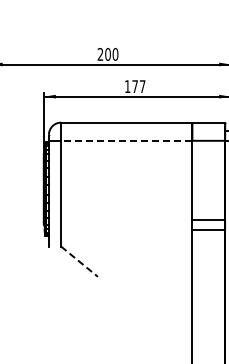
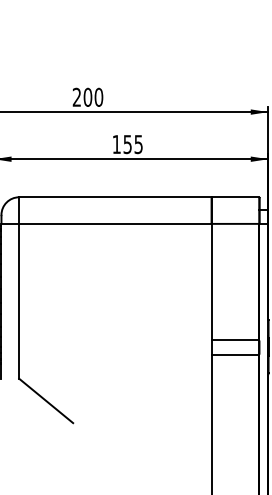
text: (138, 86) -> (132, 144), 177 -> 155
line: (126, 140) -> (115, 223), dashed -> solid
line: (79, 261) -> (46, 400), dashed -> solid

